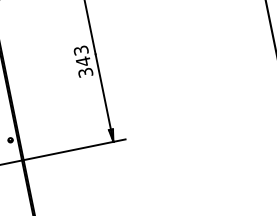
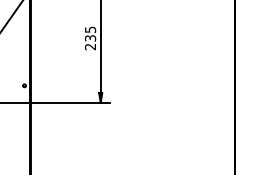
text: (83, 61) -> (90, 38), 343 -> 235

